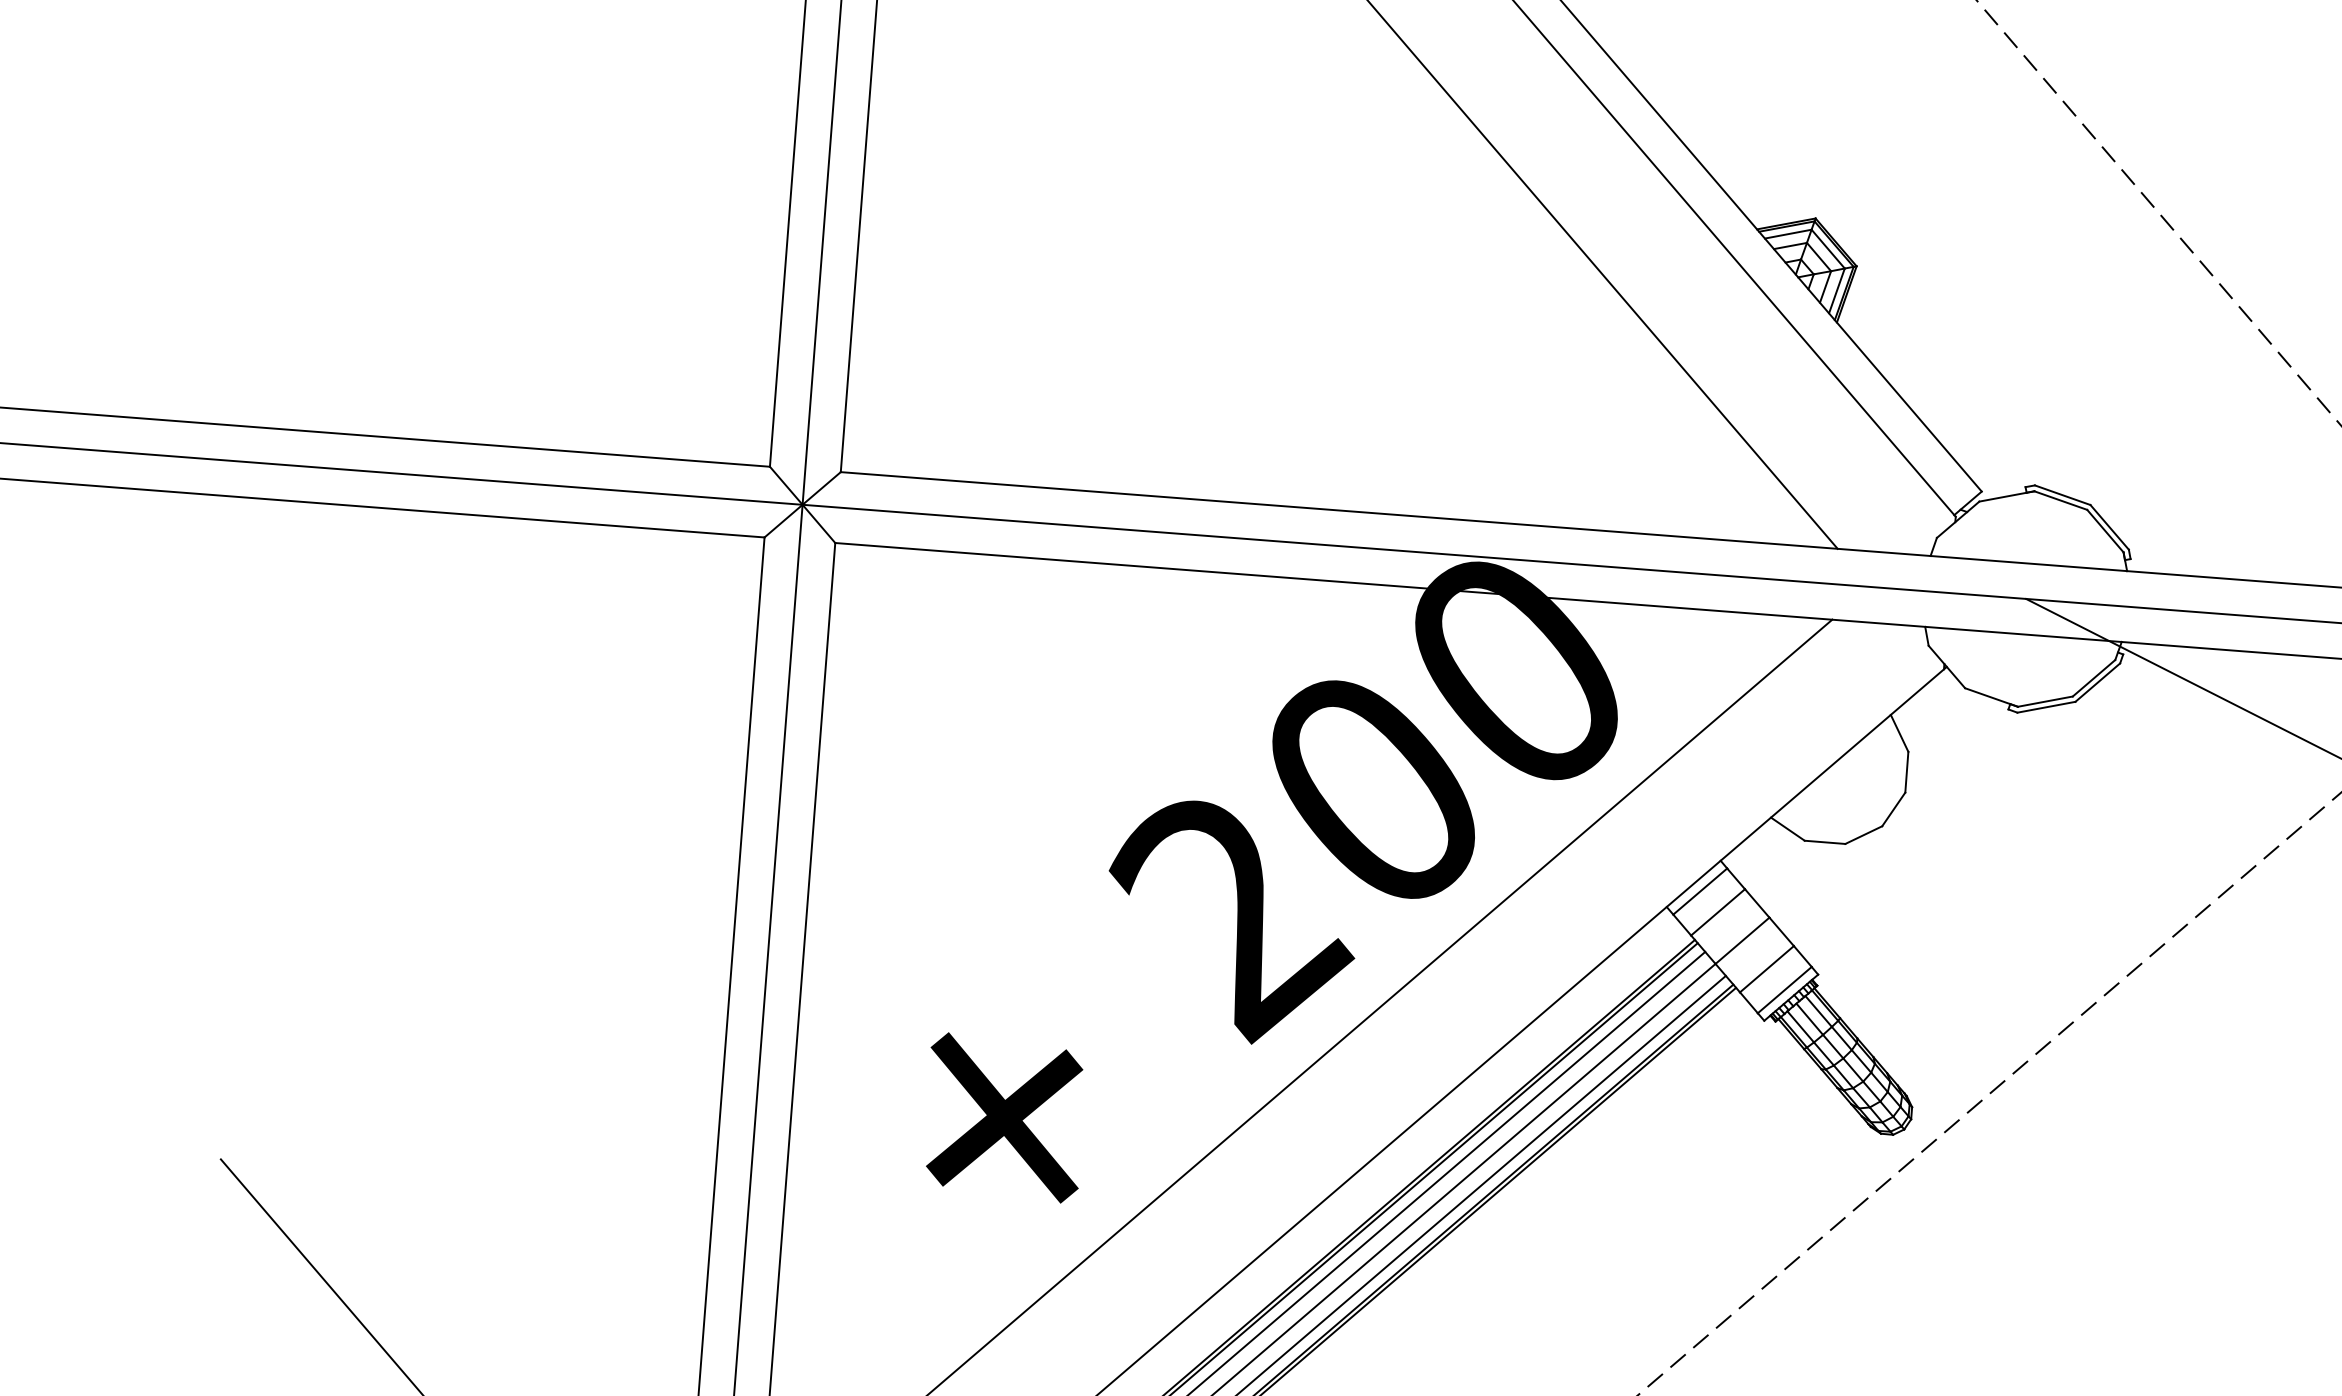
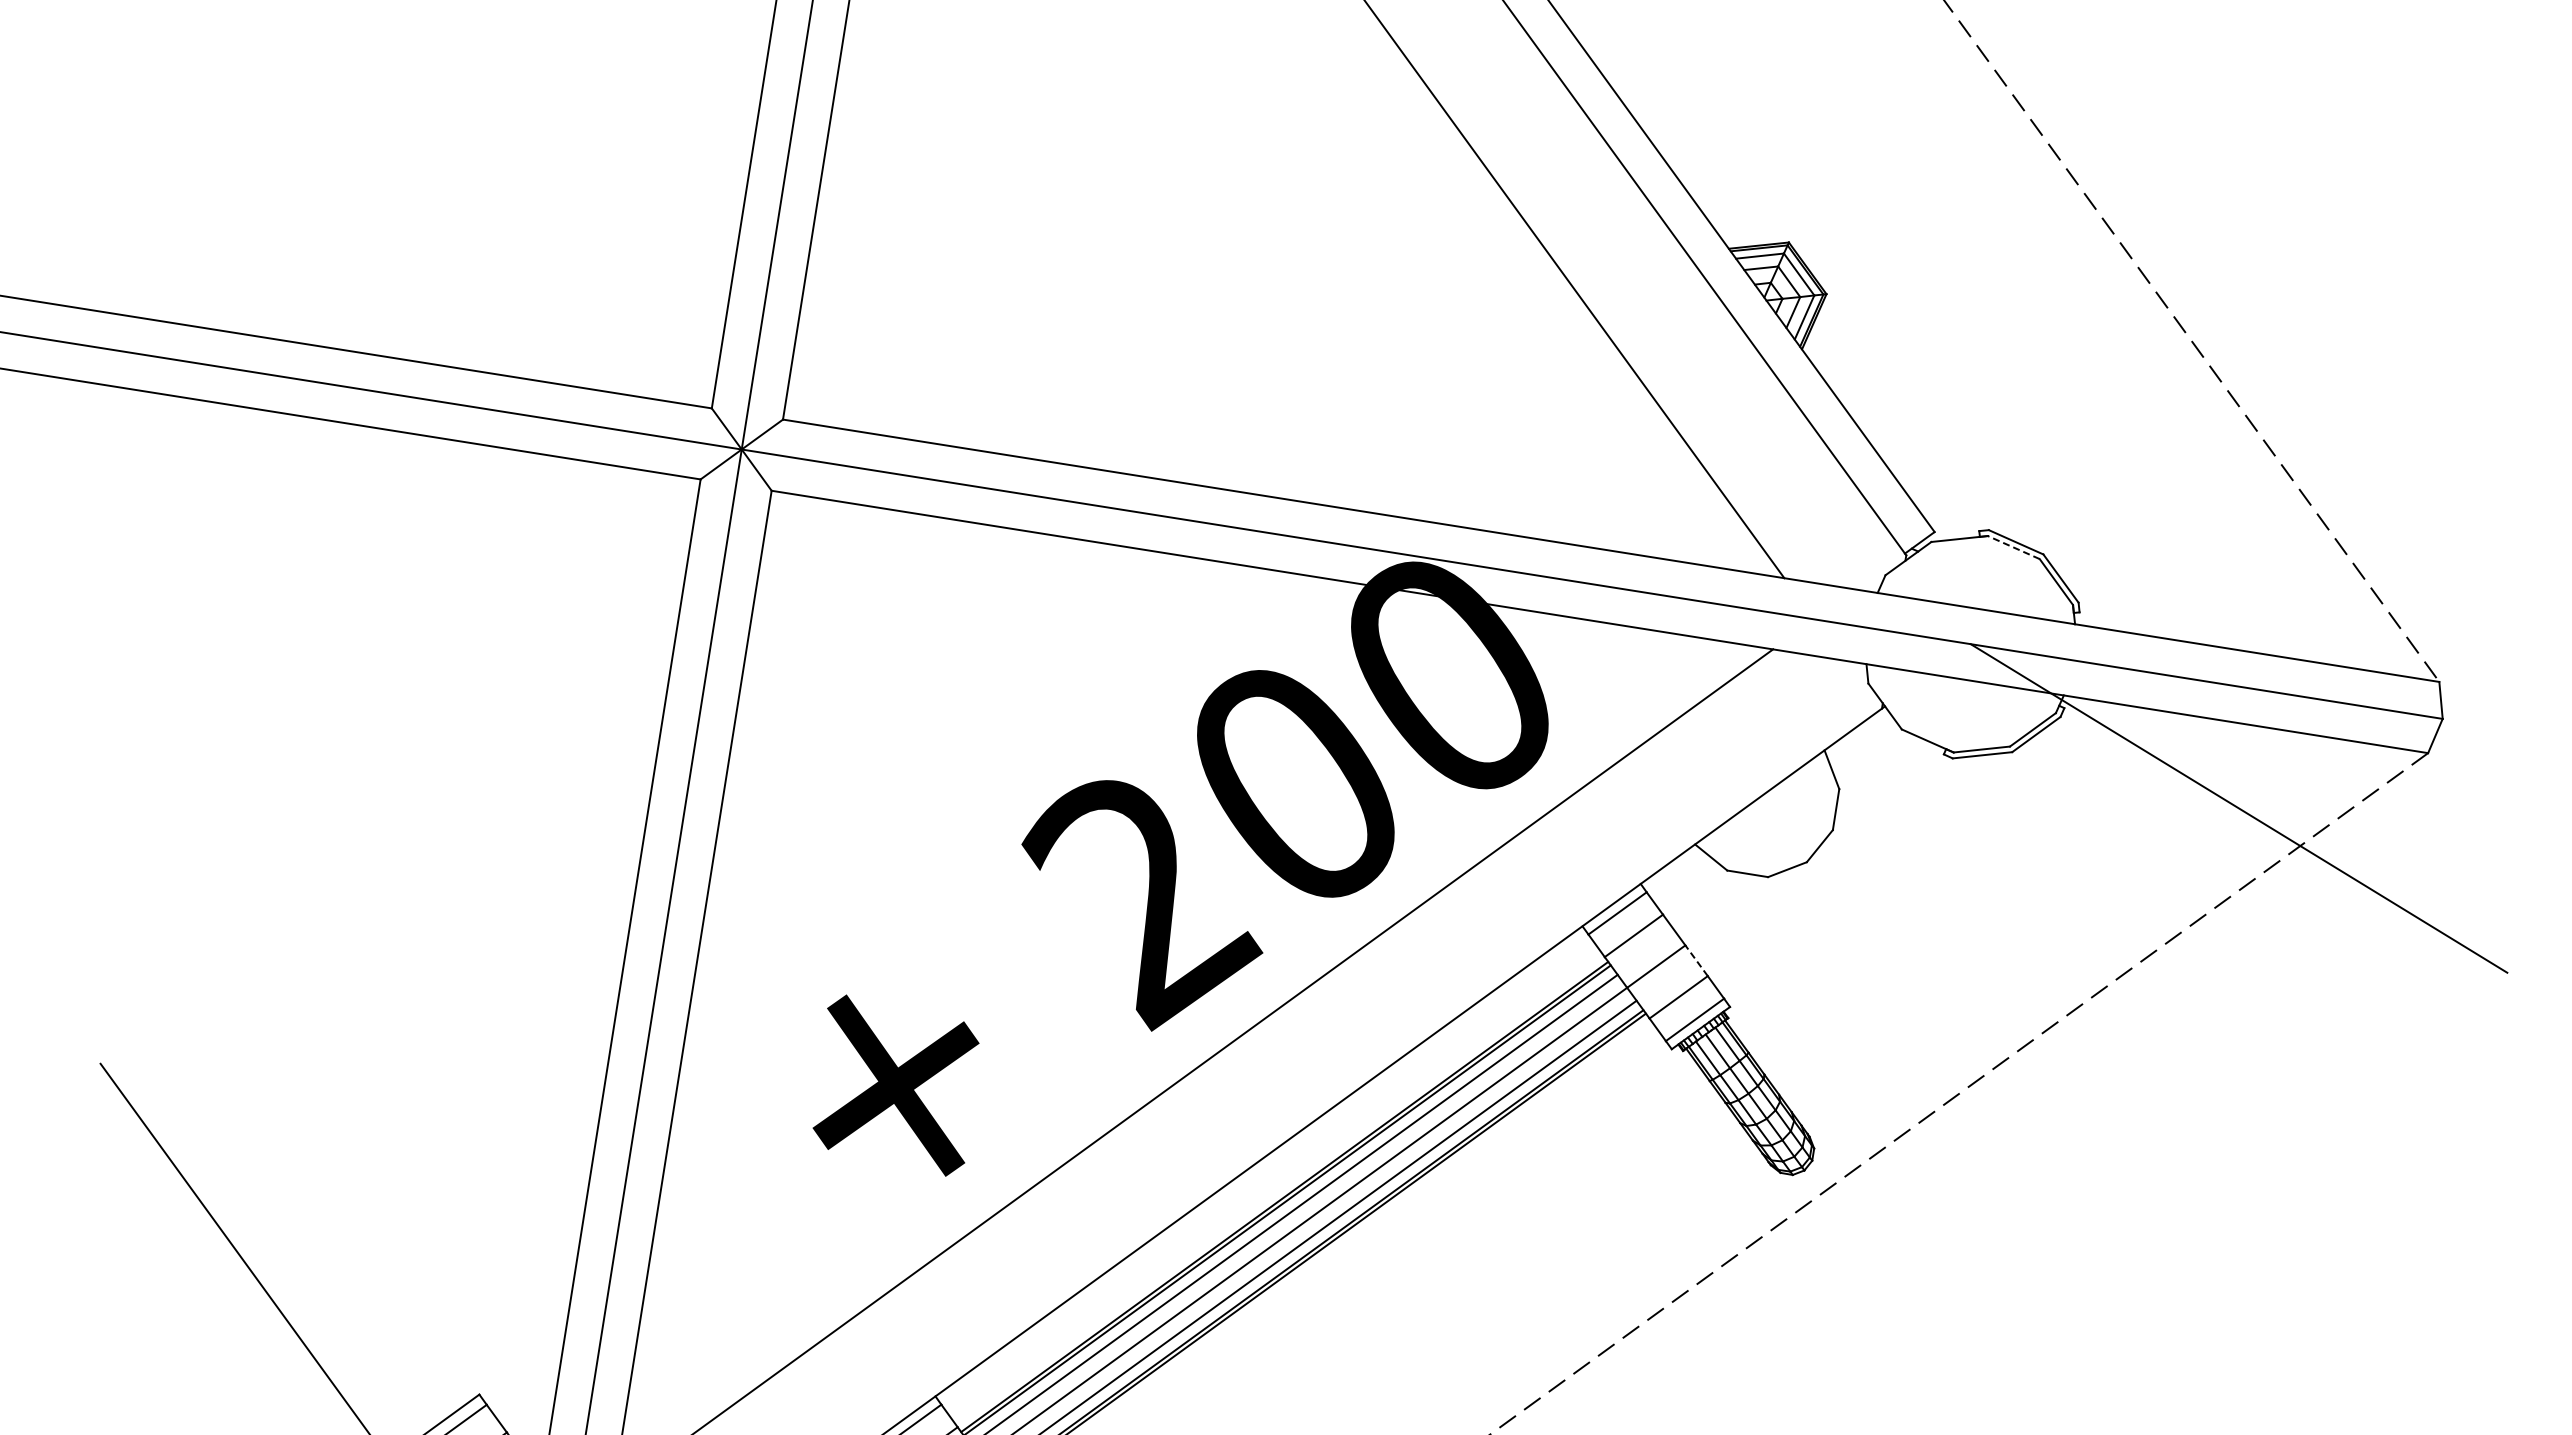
line: (2060, 500) -> (2013, 547), solid -> dashed
line: (1781, 931) -> (1696, 960), solid -> dashed

